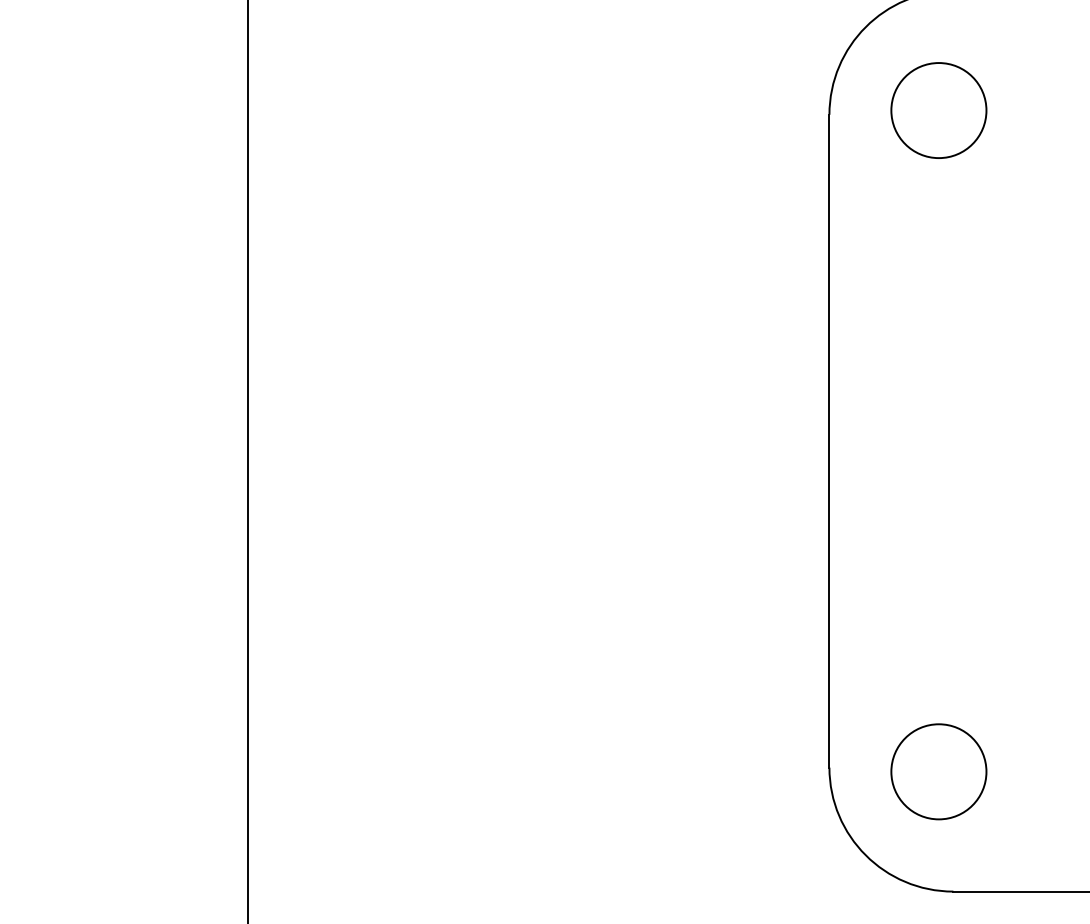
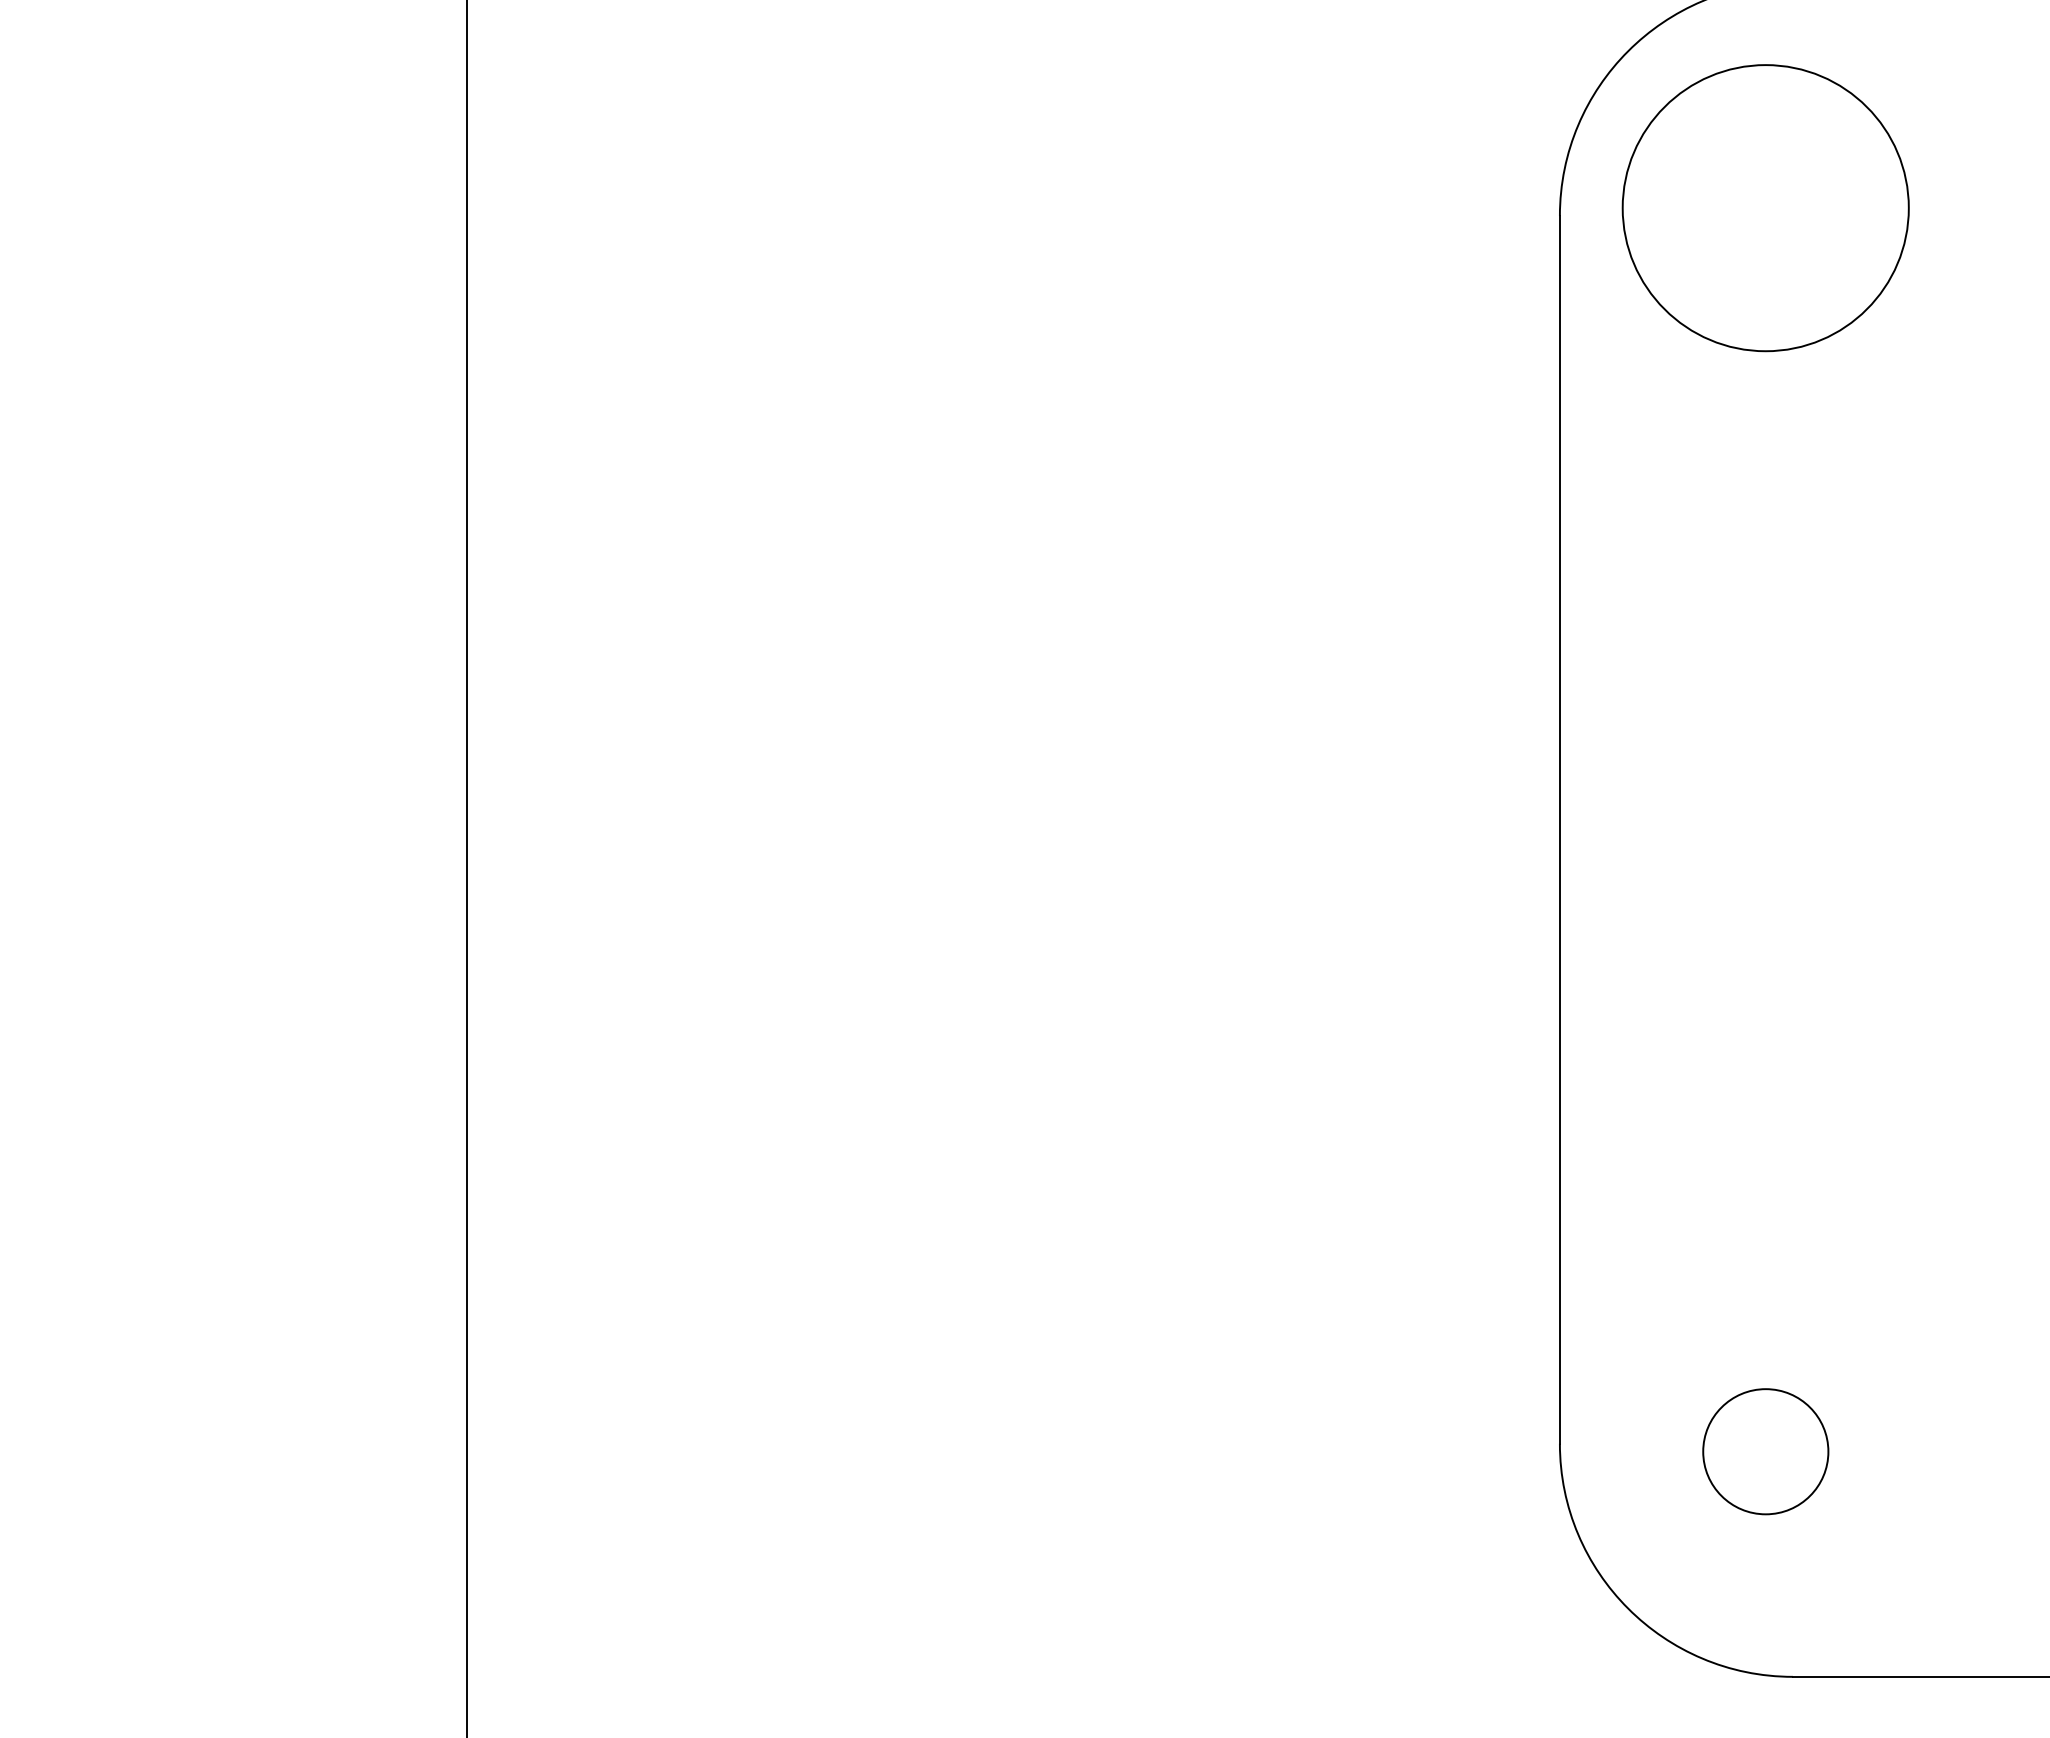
circle: (938, 110) -> (1764, 208), size x1.6
circle: (938, 771) -> (1764, 1451), size x0.7

